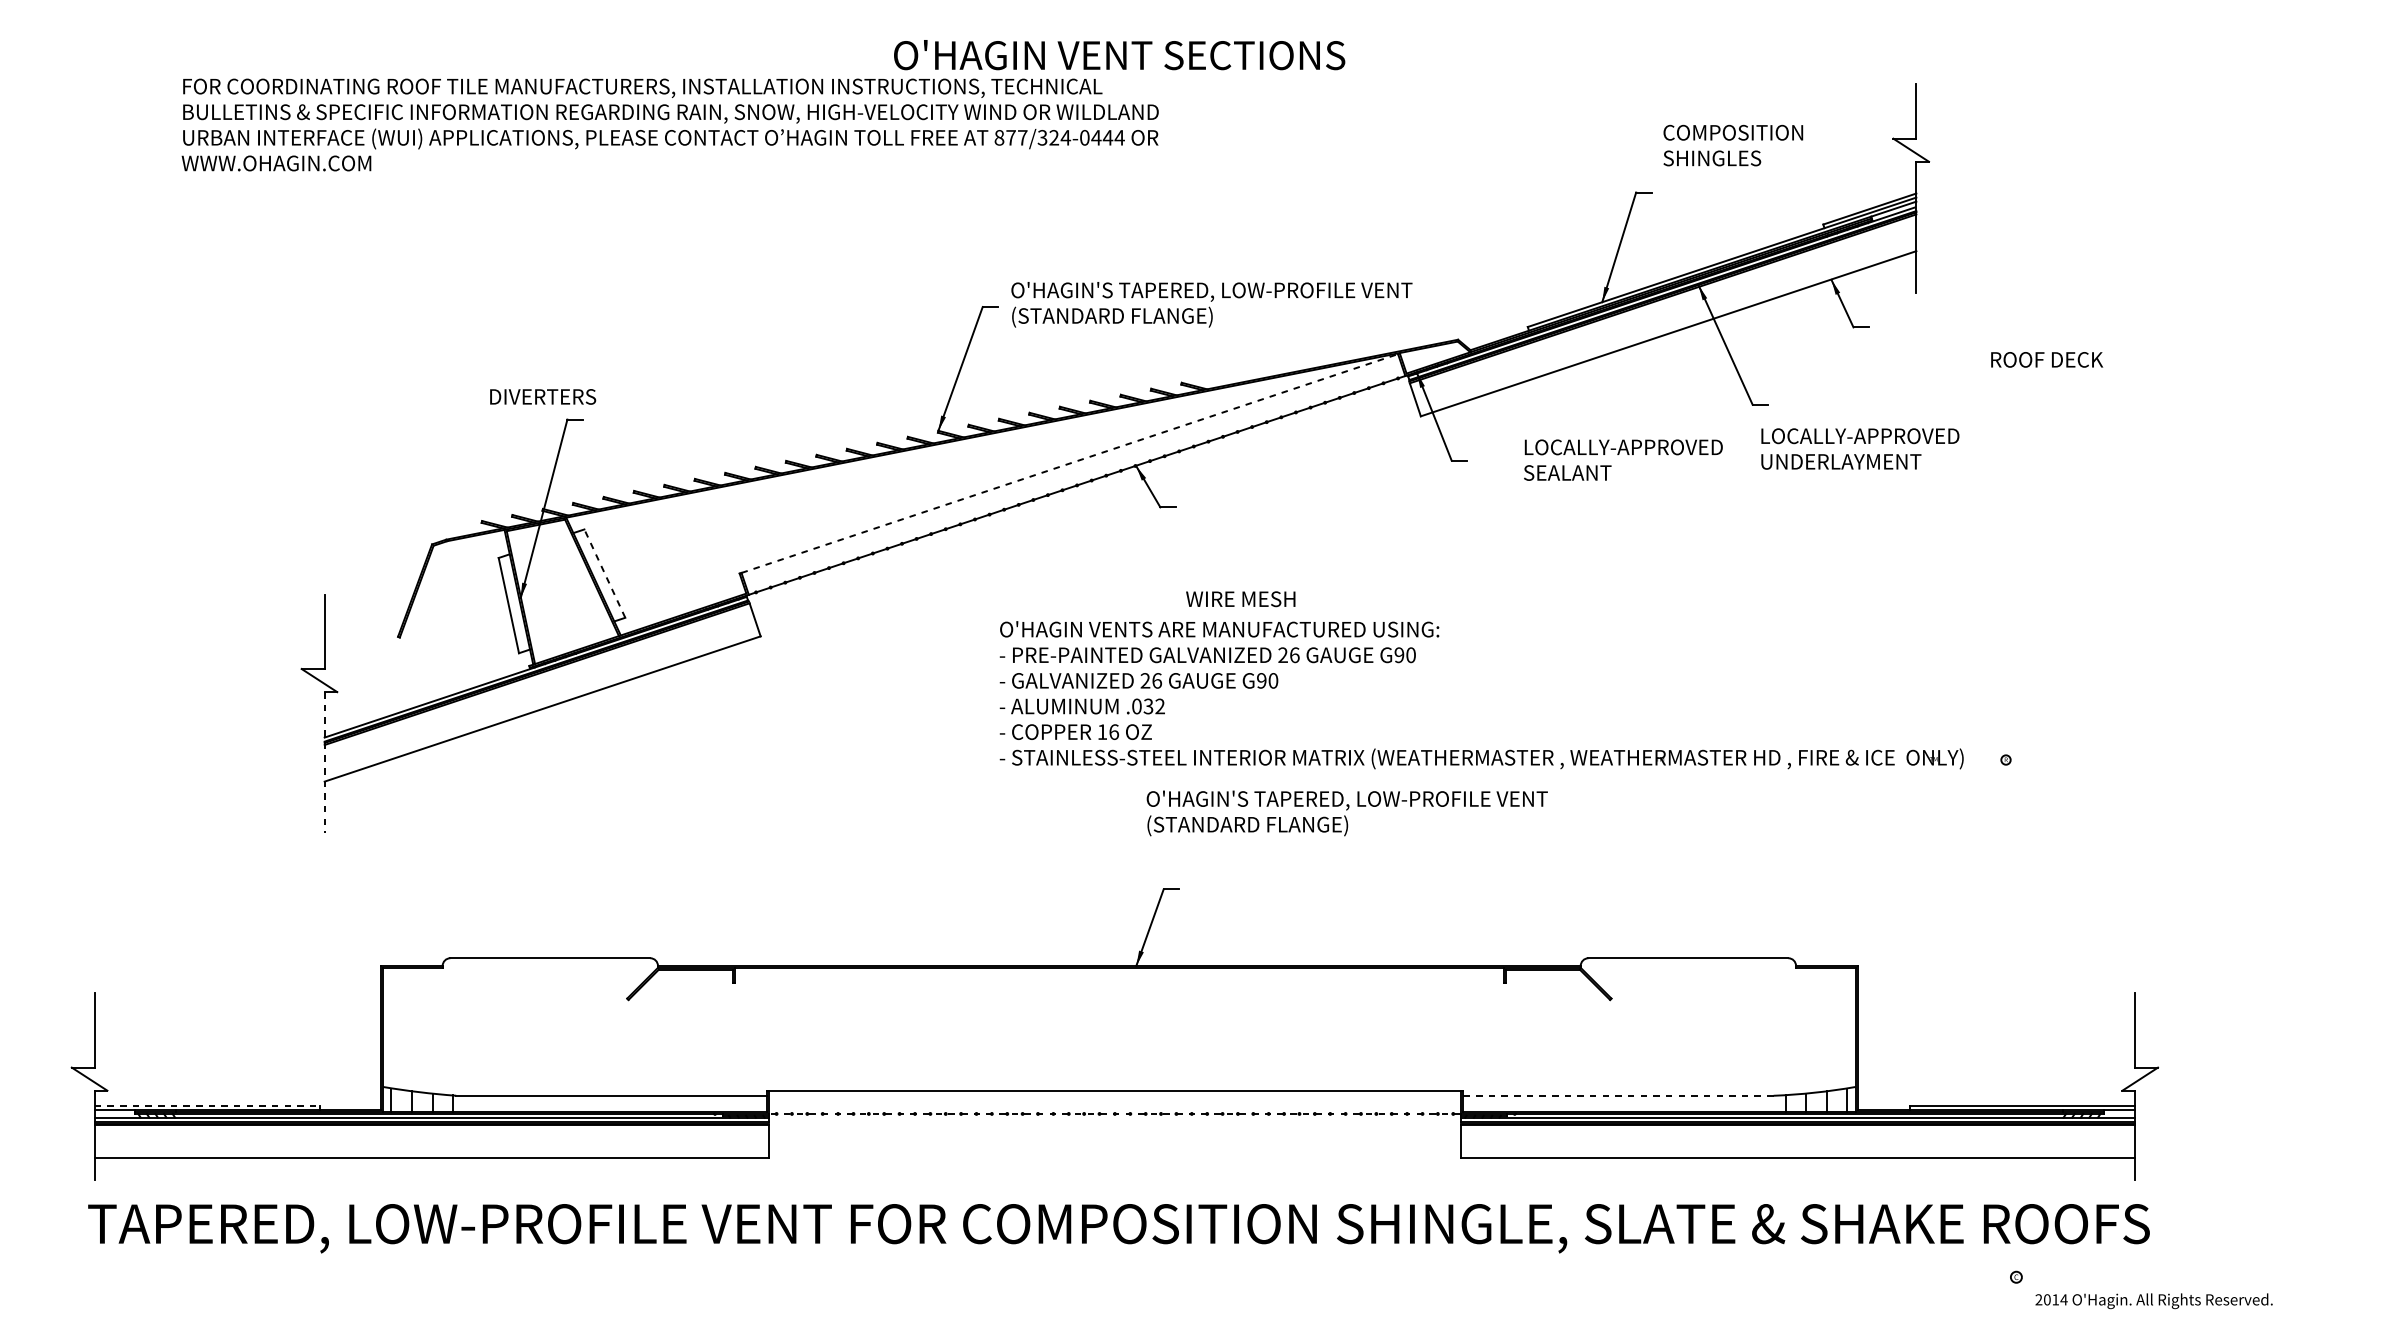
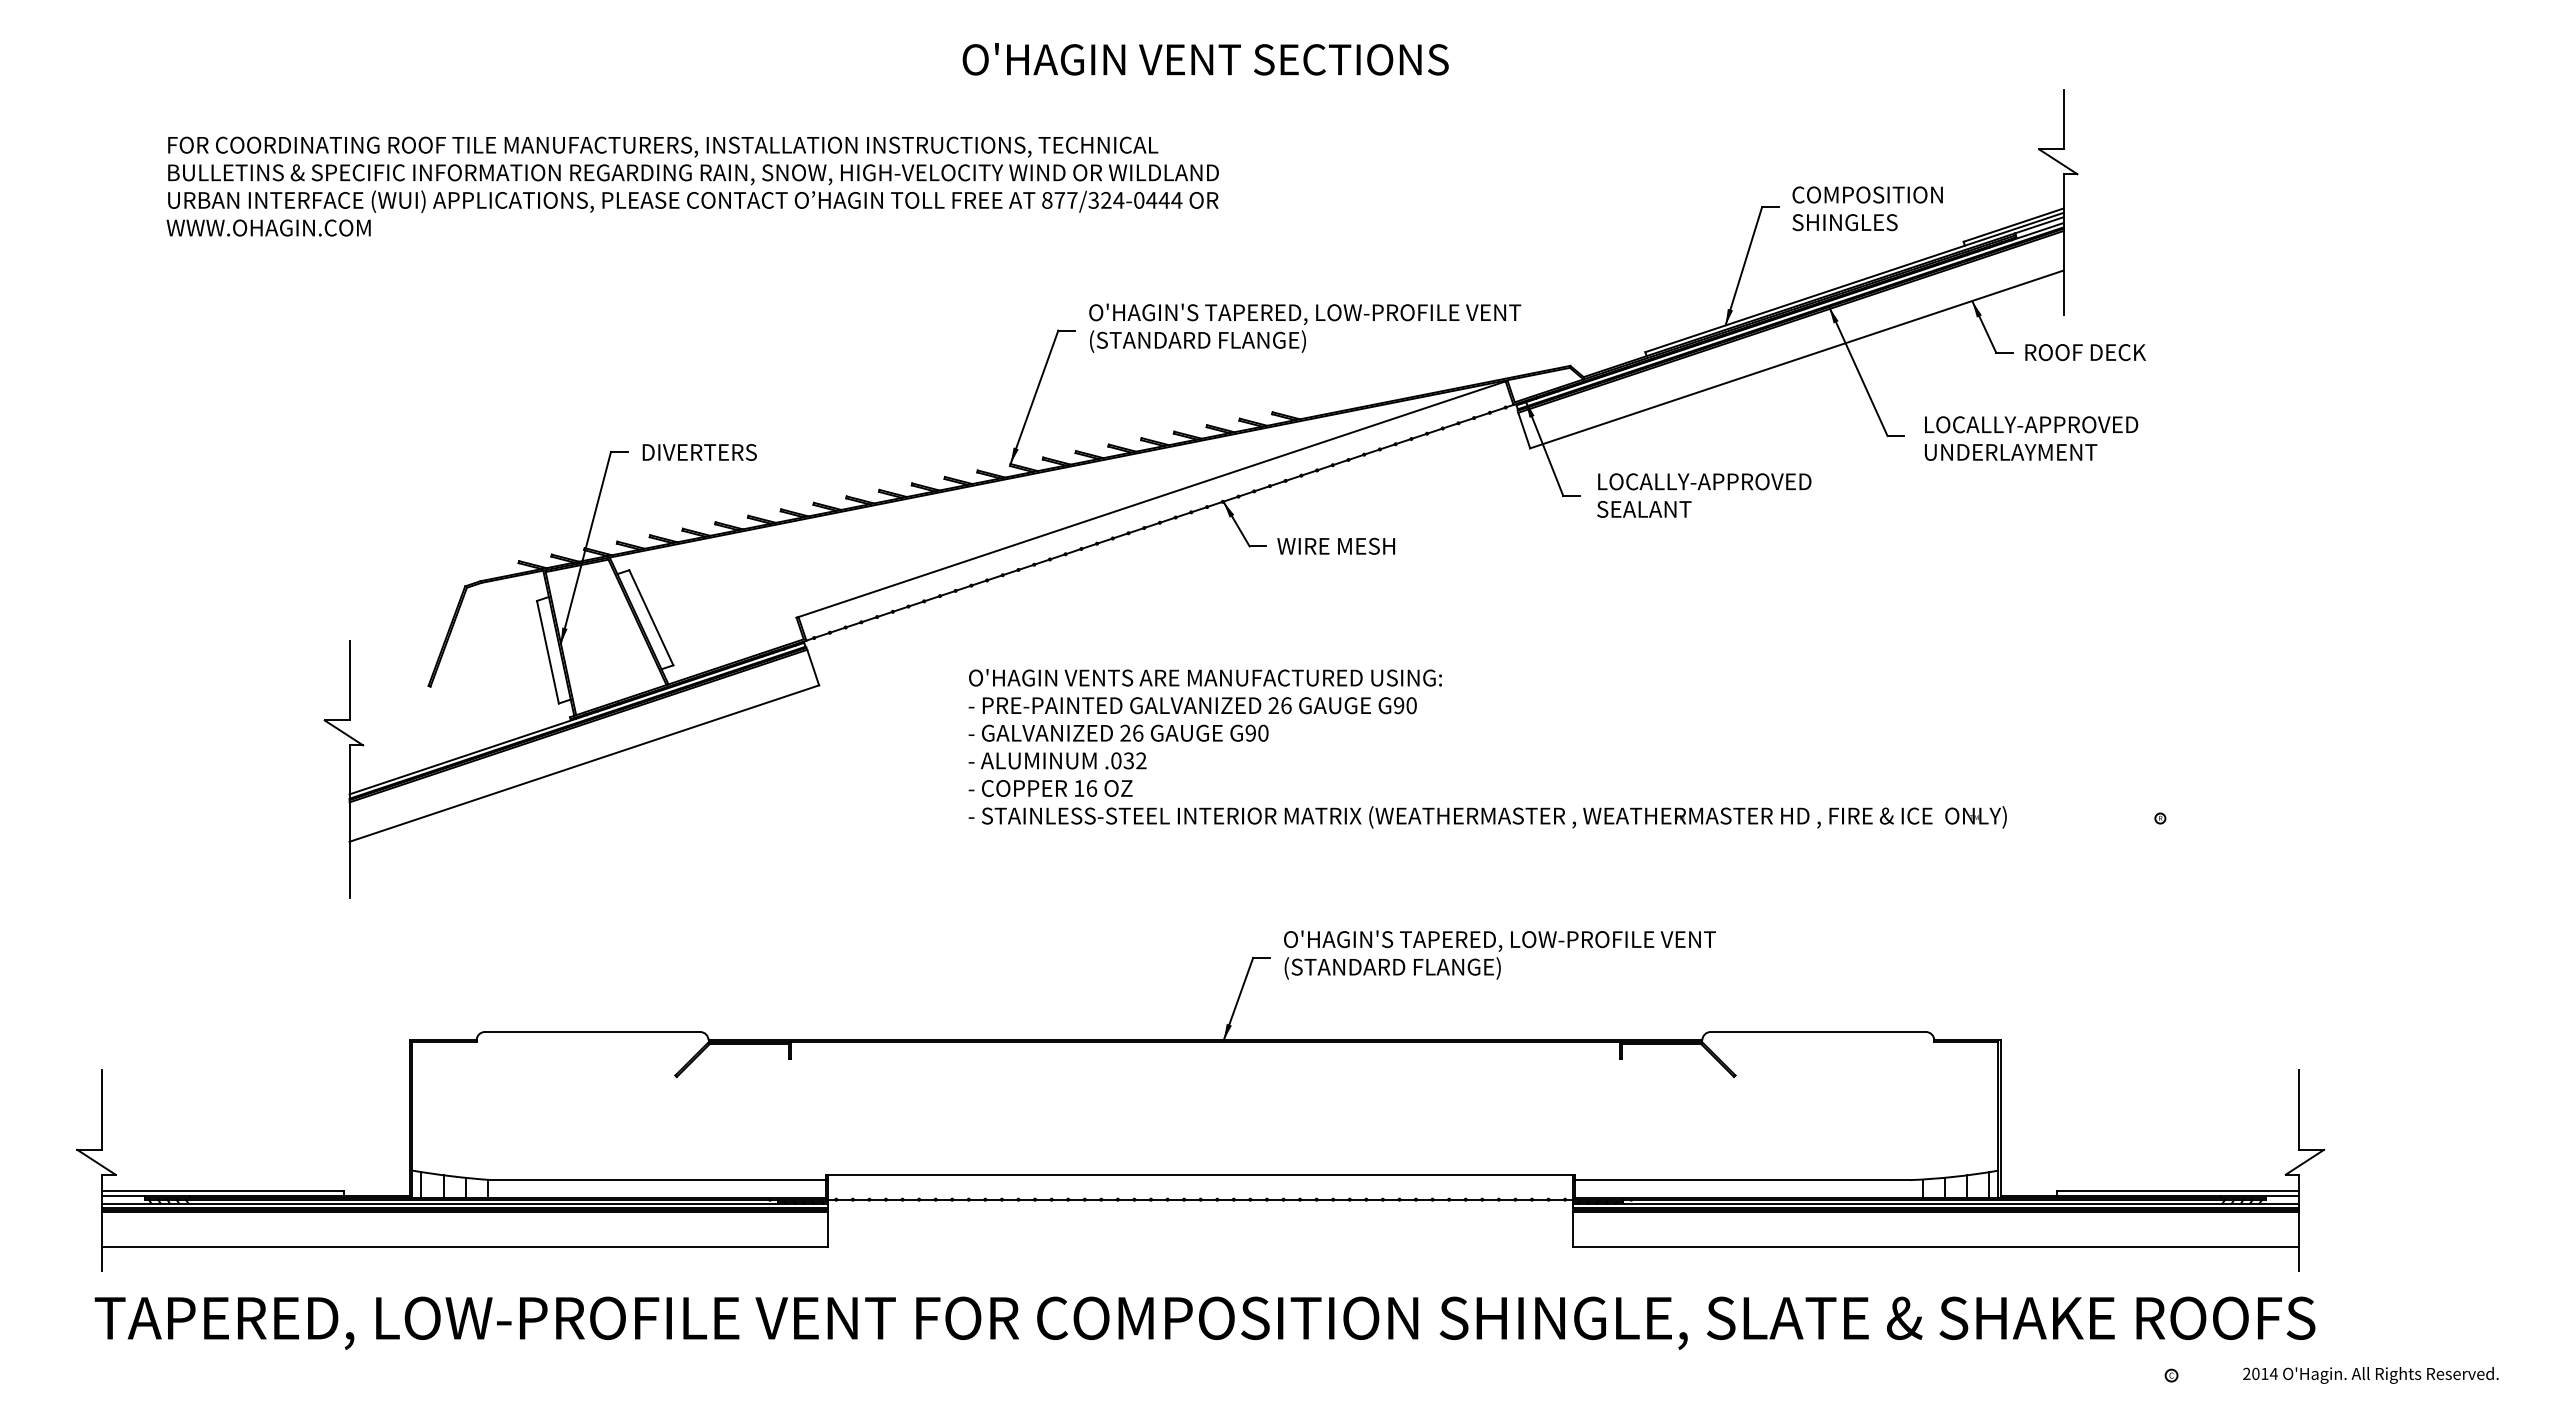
text: (670, 124) -> (692, 186), moved
text: (1733, 145) -> (1867, 208), moved
text: (2046, 359) -> (2085, 352), moved
text: (542, 396) -> (699, 452), moved
text: (1860, 448) -> (2031, 438), moved
text: (1623, 460) -> (1704, 495), moved
line: (1070, 463) -> (1152, 499), dashed -> solid
line: (605, 573) -> (651, 617), dashed -> solid
text: (1241, 598) -> (1336, 545), moved
text: (1481, 694) -> (1487, 748), moved
line: (324, 762) -> (349, 821), dashed -> solid
text: (1346, 812) -> (1499, 954), moved
line: (1618, 1096) -> (1742, 1180), dashed -> solid
line: (207, 1106) -> (223, 1191), dashed -> solid
line: (1114, 1113) -> (1200, 1199), dashed -> solid
text: (2153, 1301) -> (2370, 1375), moved

